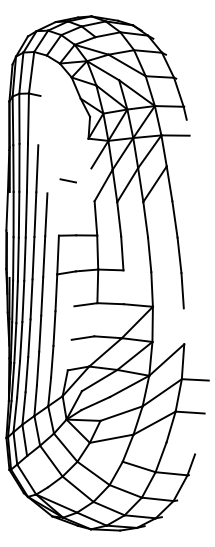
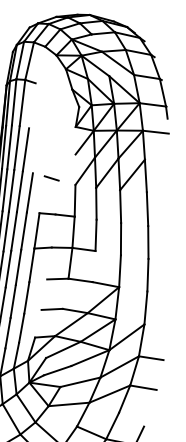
line: (67, 180) -> (51, 178), moved
line: (183, 326) -> (145, 308), added

